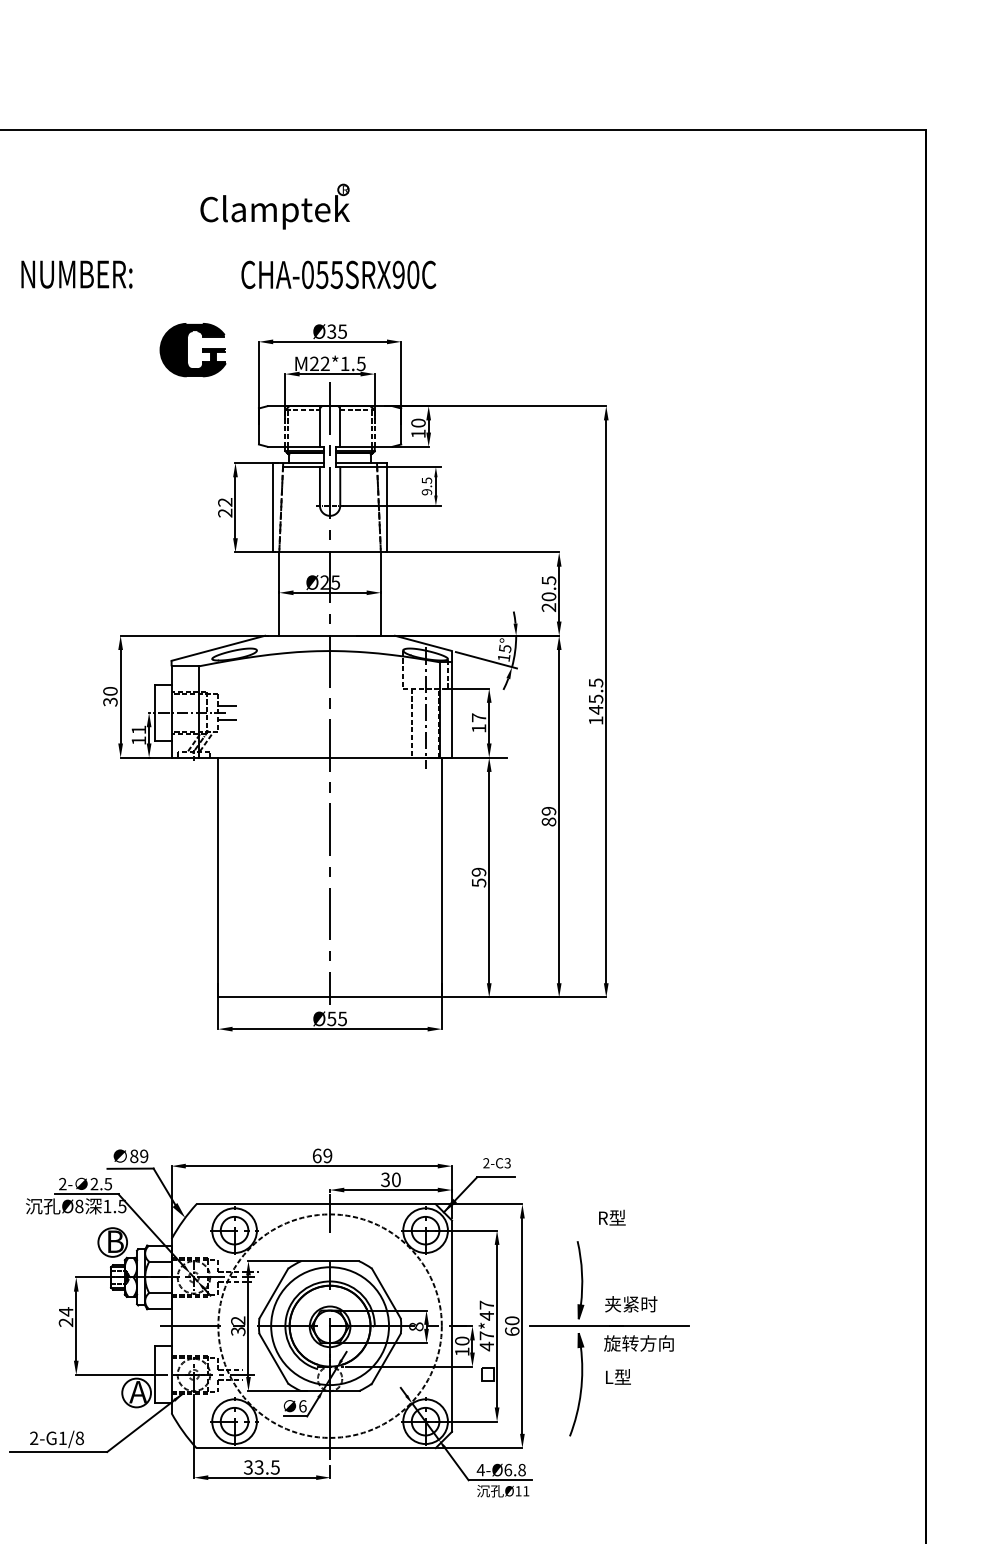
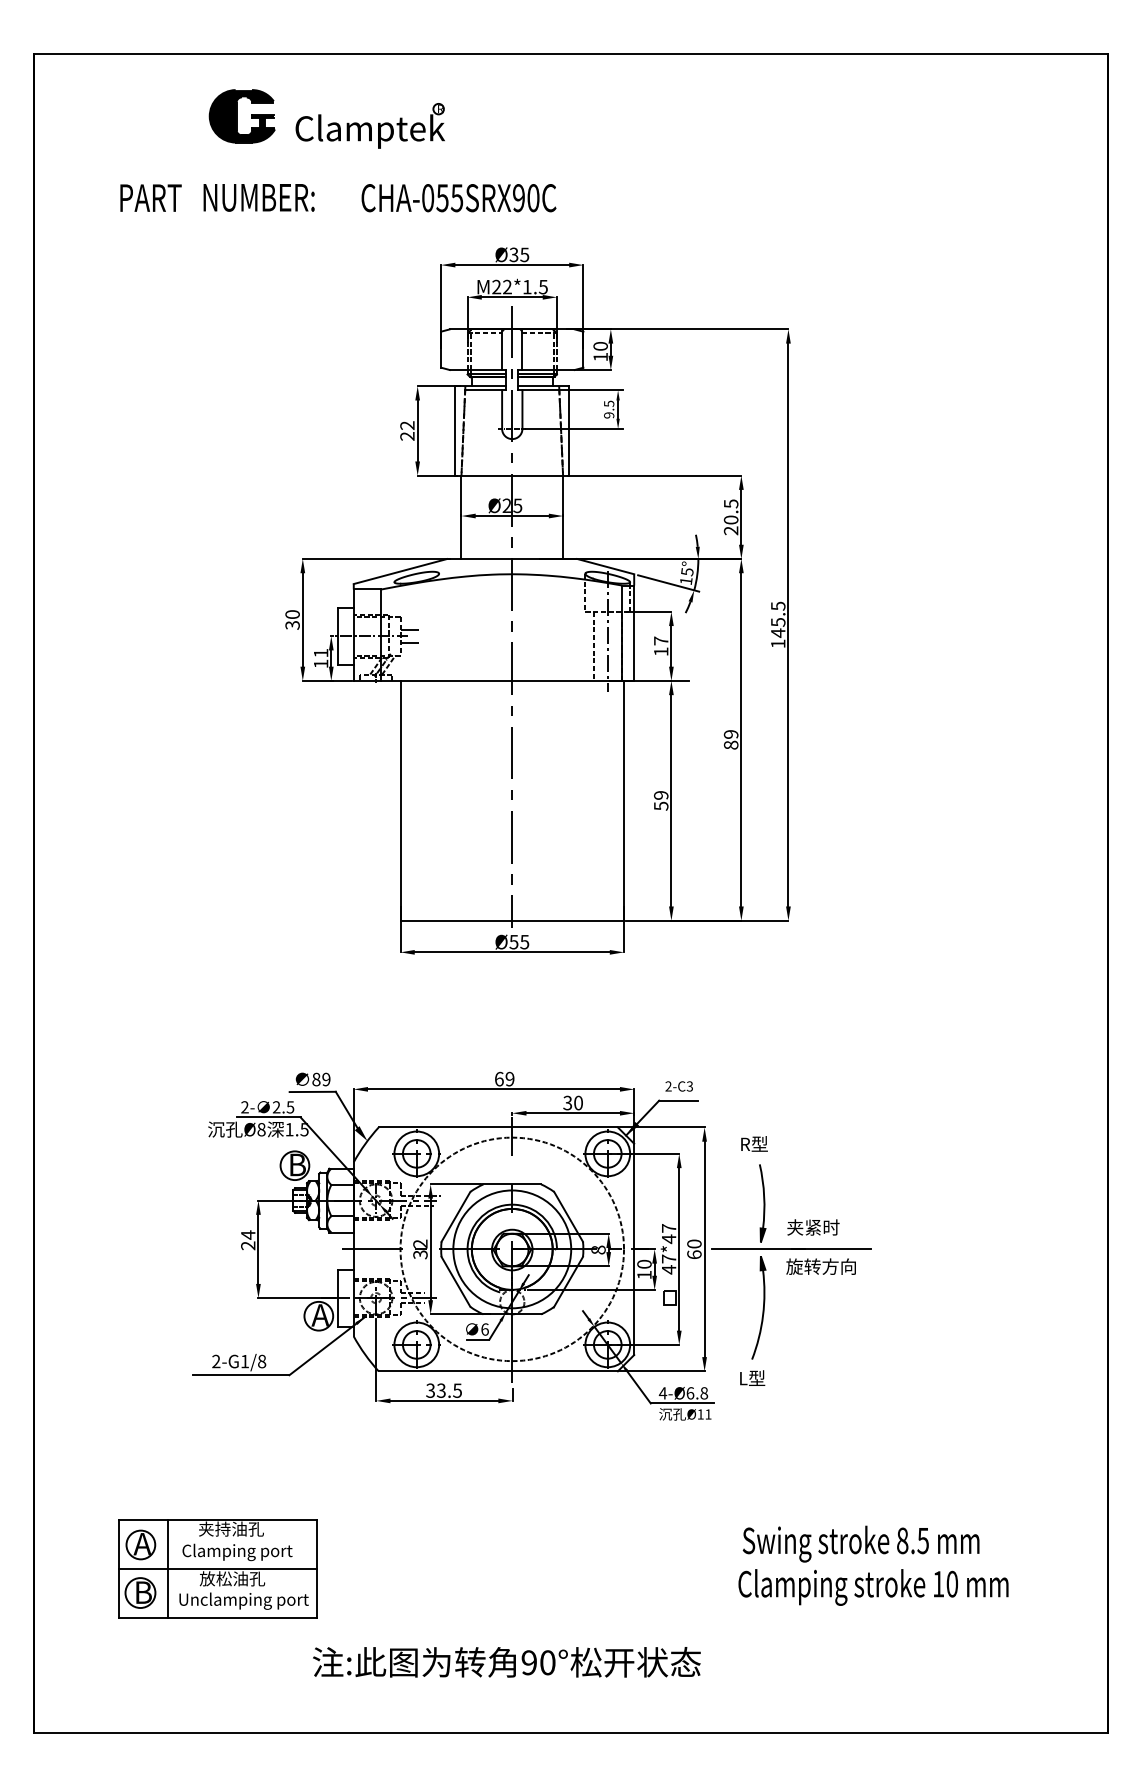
part: (274, 206) -> (369, 125), moved
text: (338, 275) -> (458, 198), moved
part: (192, 350) -> (241, 116), moved
text: (612, 1217) -> (754, 1143), moved
text: (618, 1376) -> (752, 1377), moved

